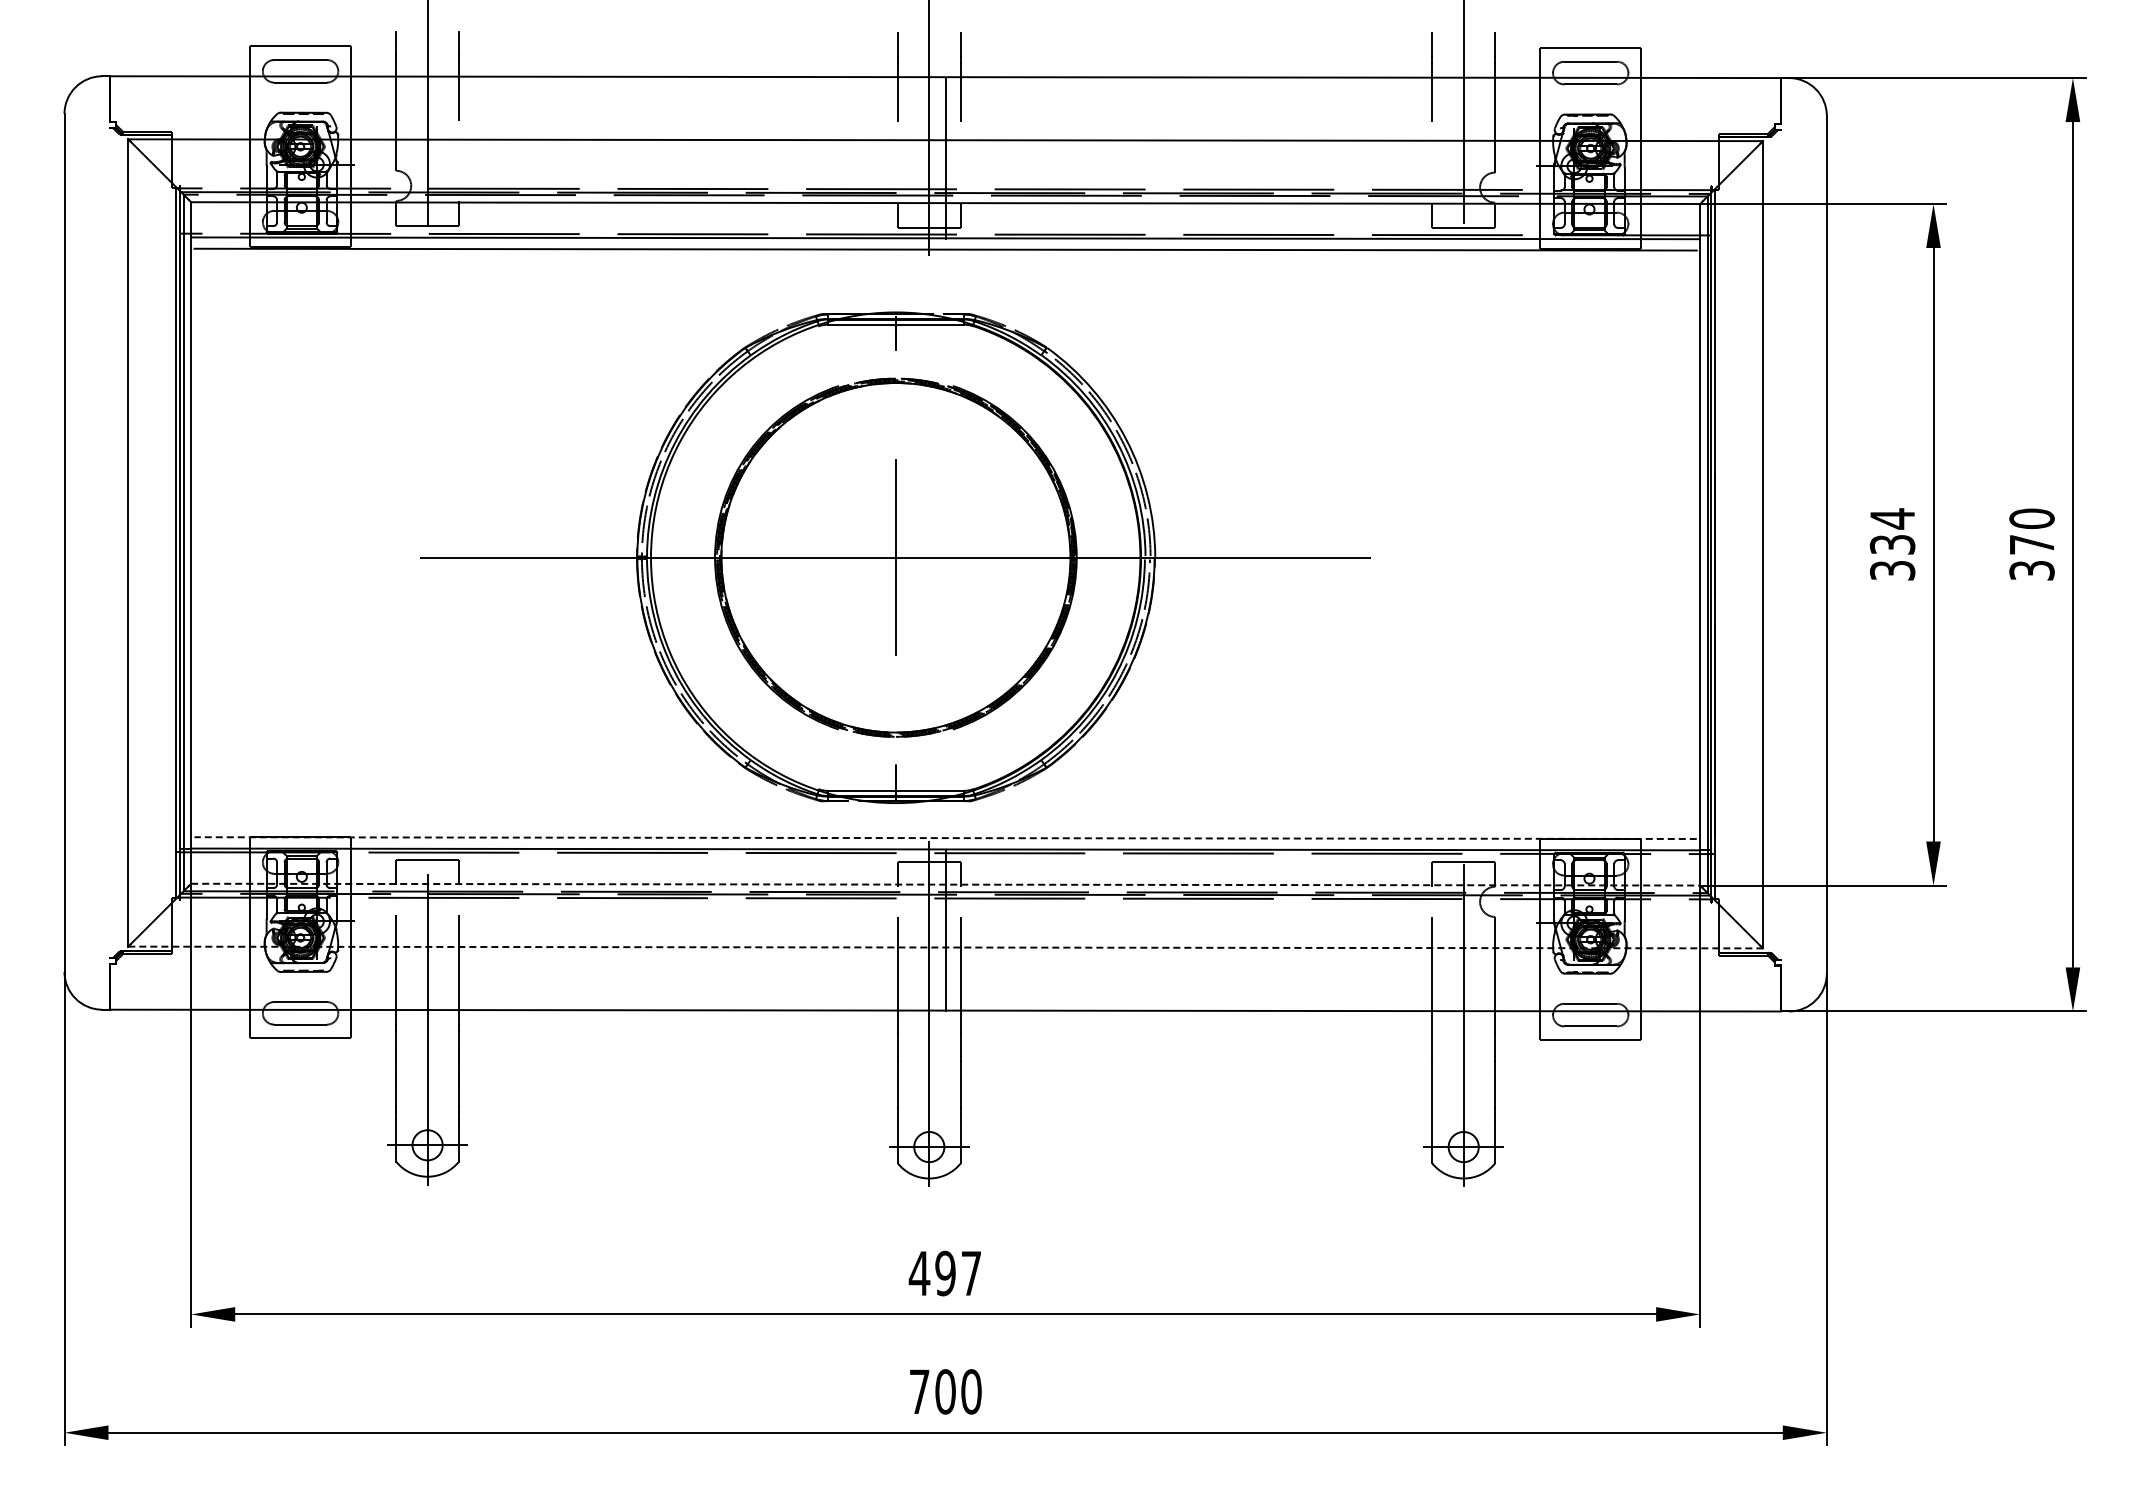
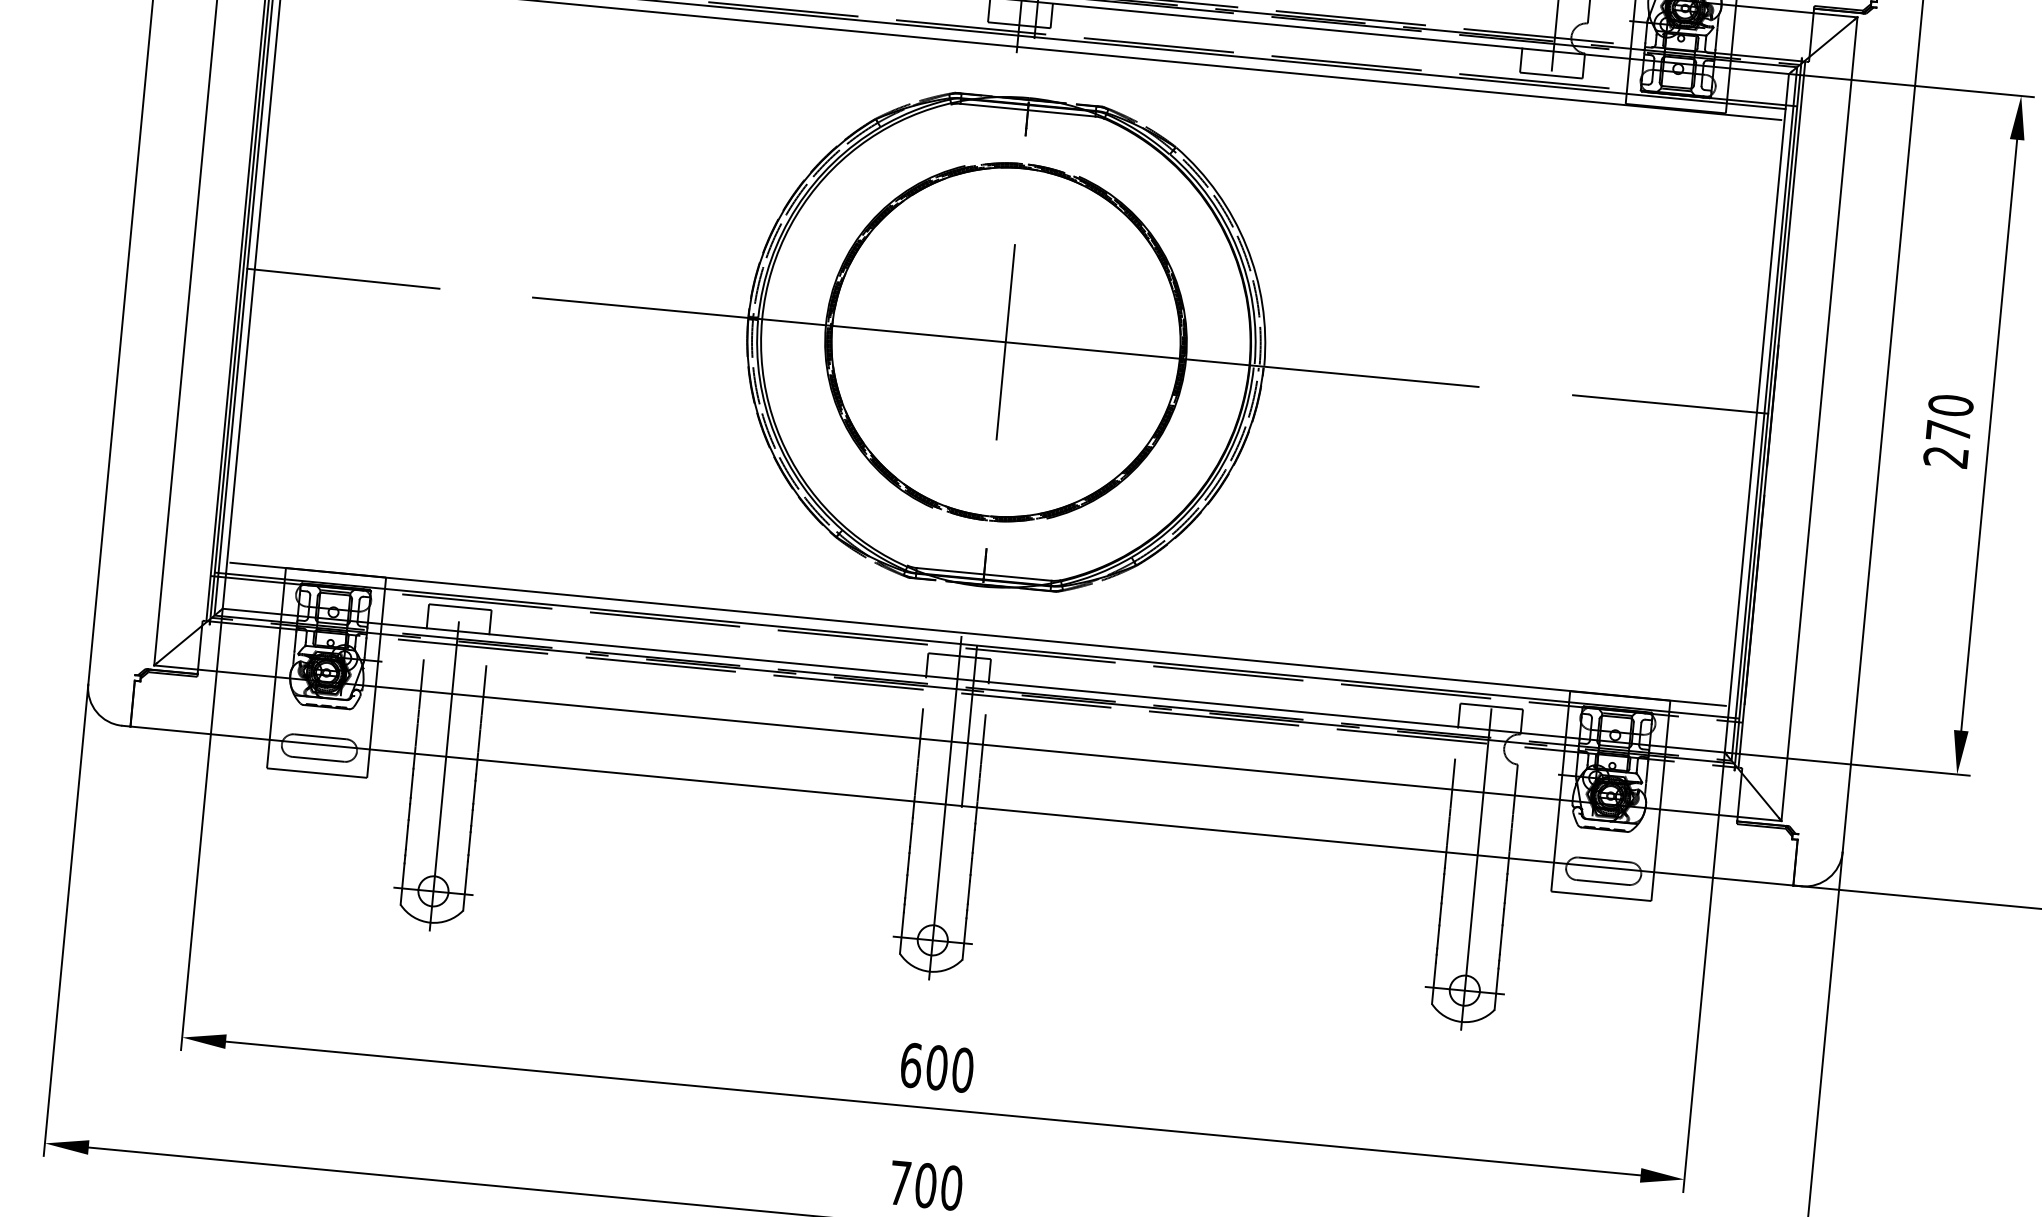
line: (279, 543) -> (342, 278), added
line: (1613, 544) -> (1670, 404), added
text: (1892, 544) -> (1948, 431), 334 -> 270
part: (895, 557) -> (1005, 342), moved
line: (945, 838) -> (977, 634), dashed -> solid
line: (946, 884) -> (974, 680), dashed -> solid
line: (946, 947) -> (968, 743), dashed -> solid
text: (944, 1273) -> (936, 1067), 497 -> 600

